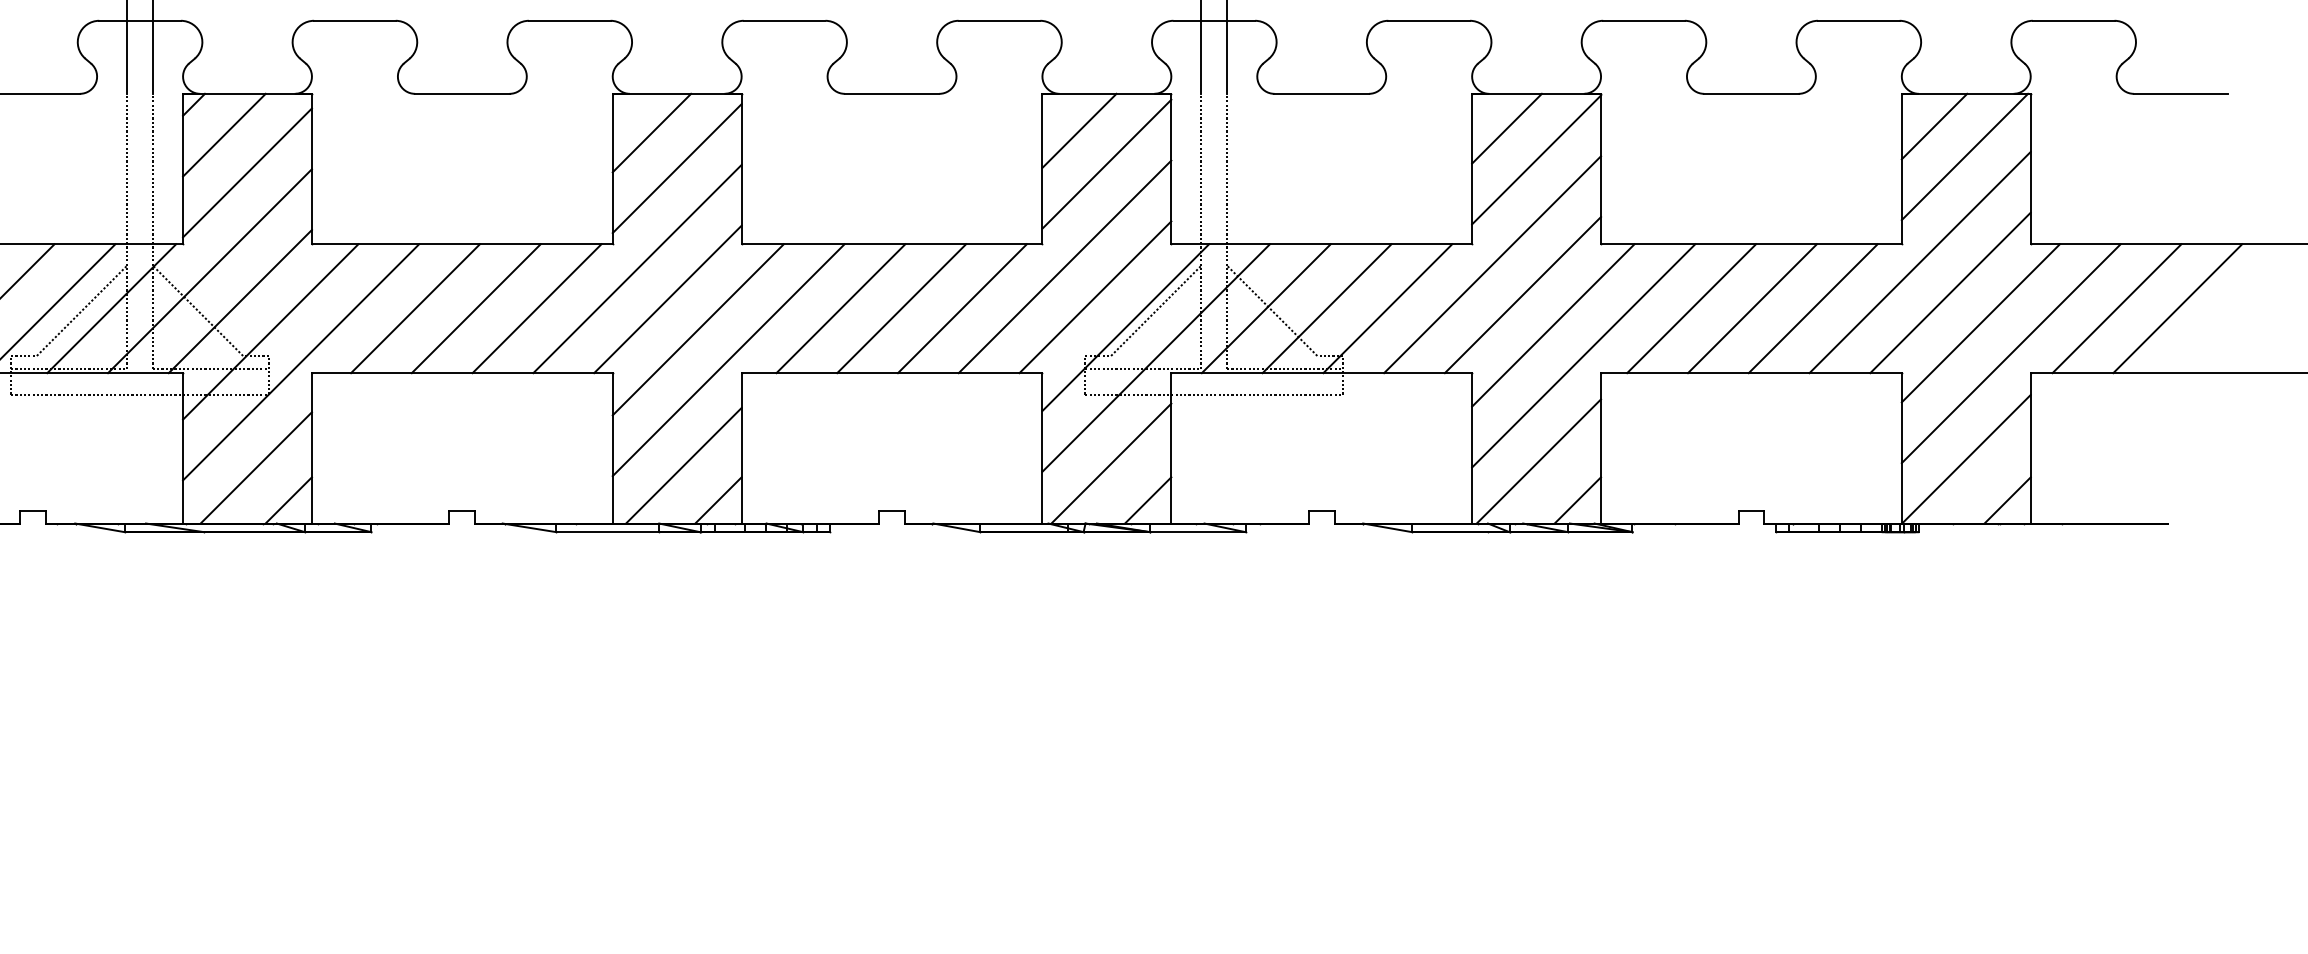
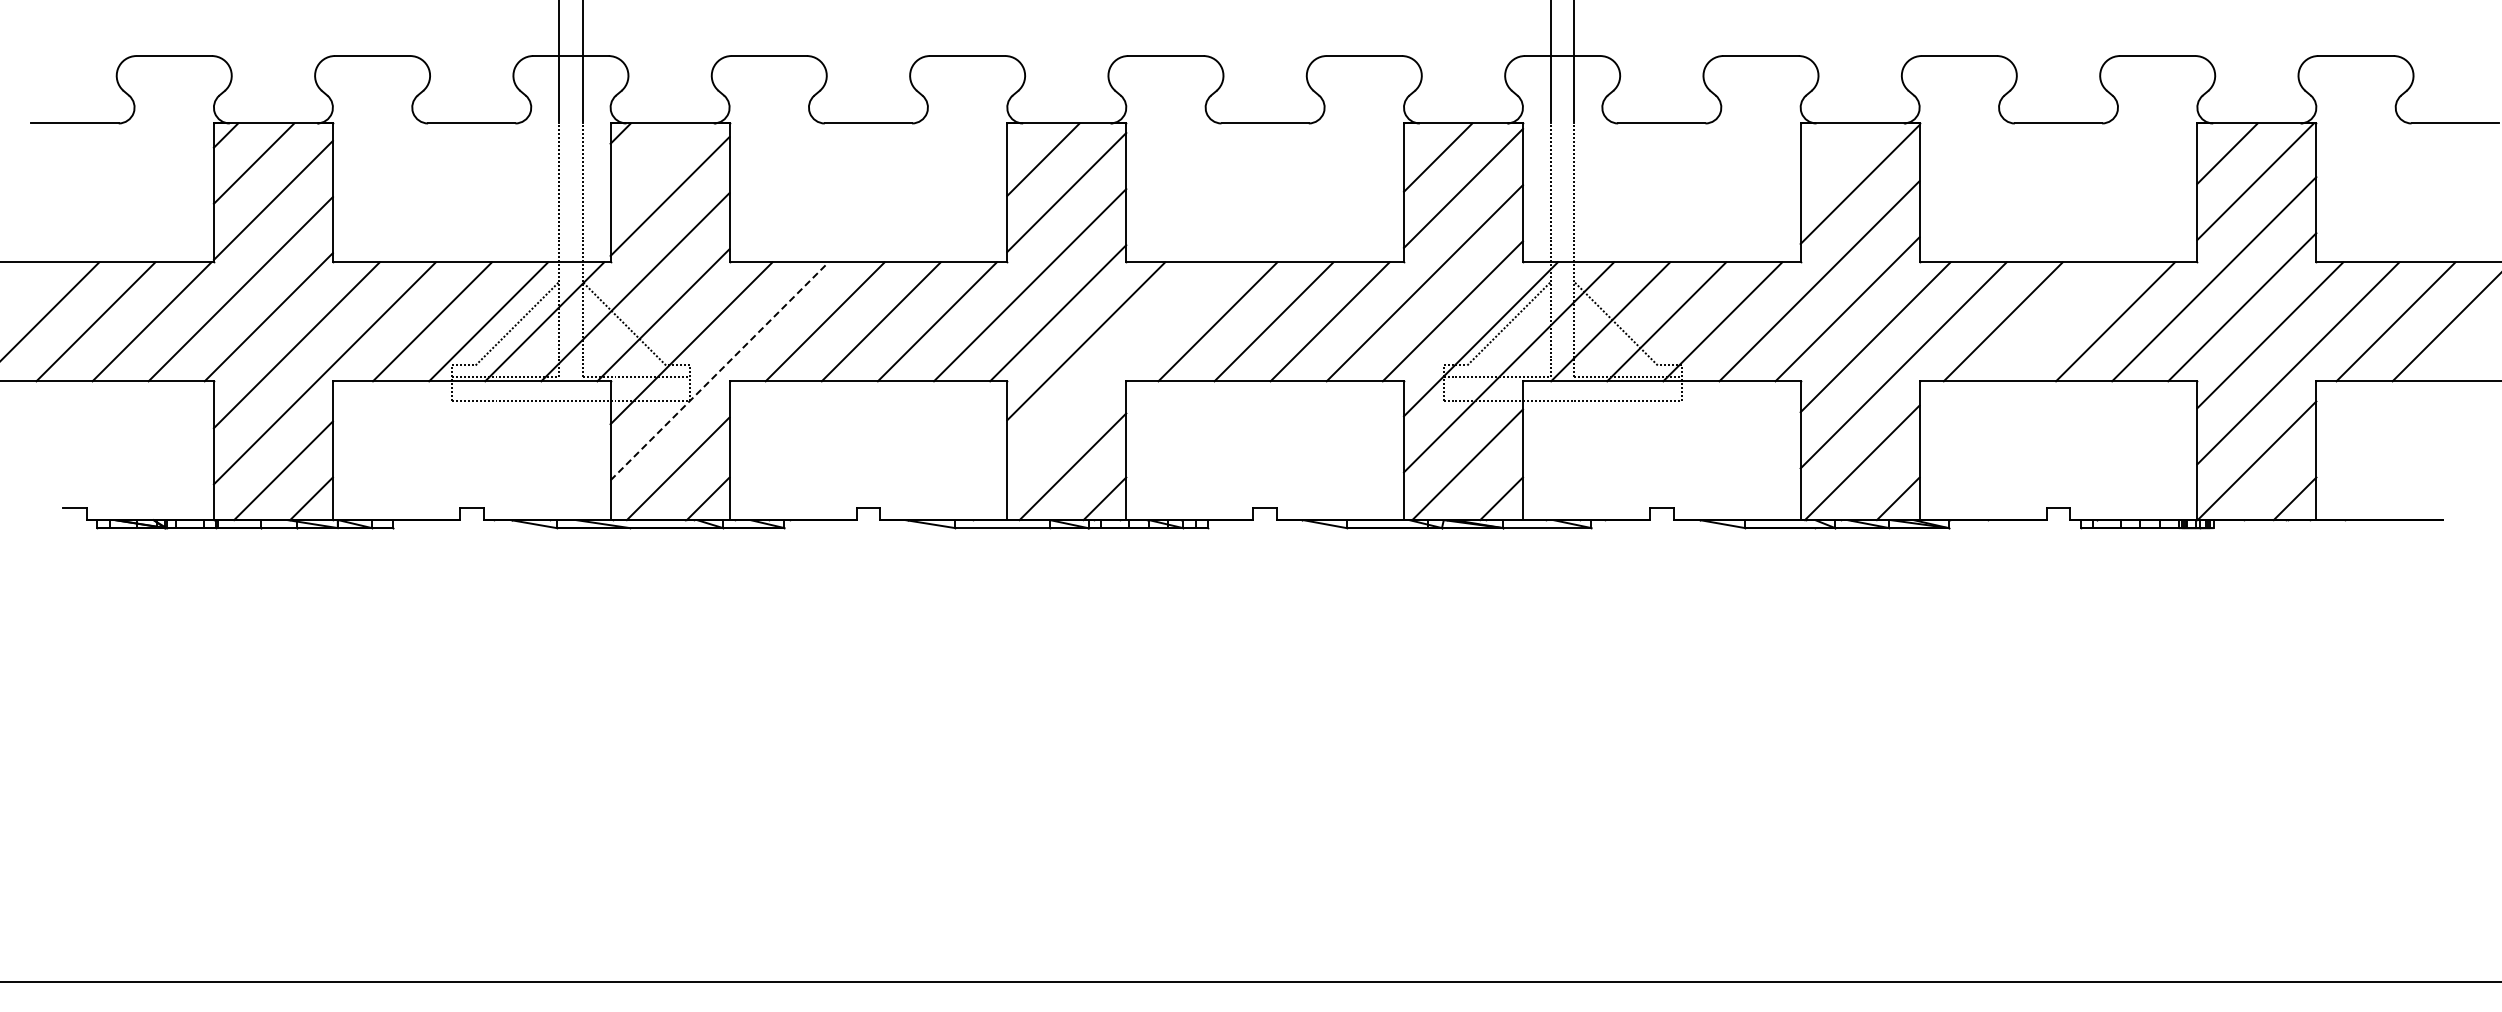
line: (1506, 128) -> (1832, 155), removed
line: (224, 135) -> (648, 161), removed
line: (1751, 308) -> (2058, 321), removed
line: (728, 360) -> (1114, 369), removed
line: (301, 361) -> (719, 370), solid -> dashed

